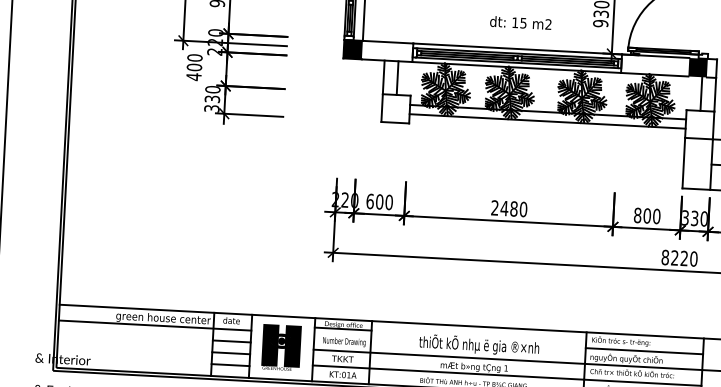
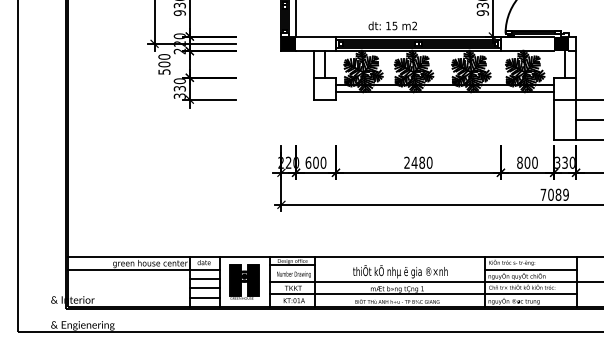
text: (520, 22) -> (392, 25), moved
text: (194, 77) -> (164, 72), 400 -> 500
text: (679, 257) -> (554, 194), 8220 -> 7089

